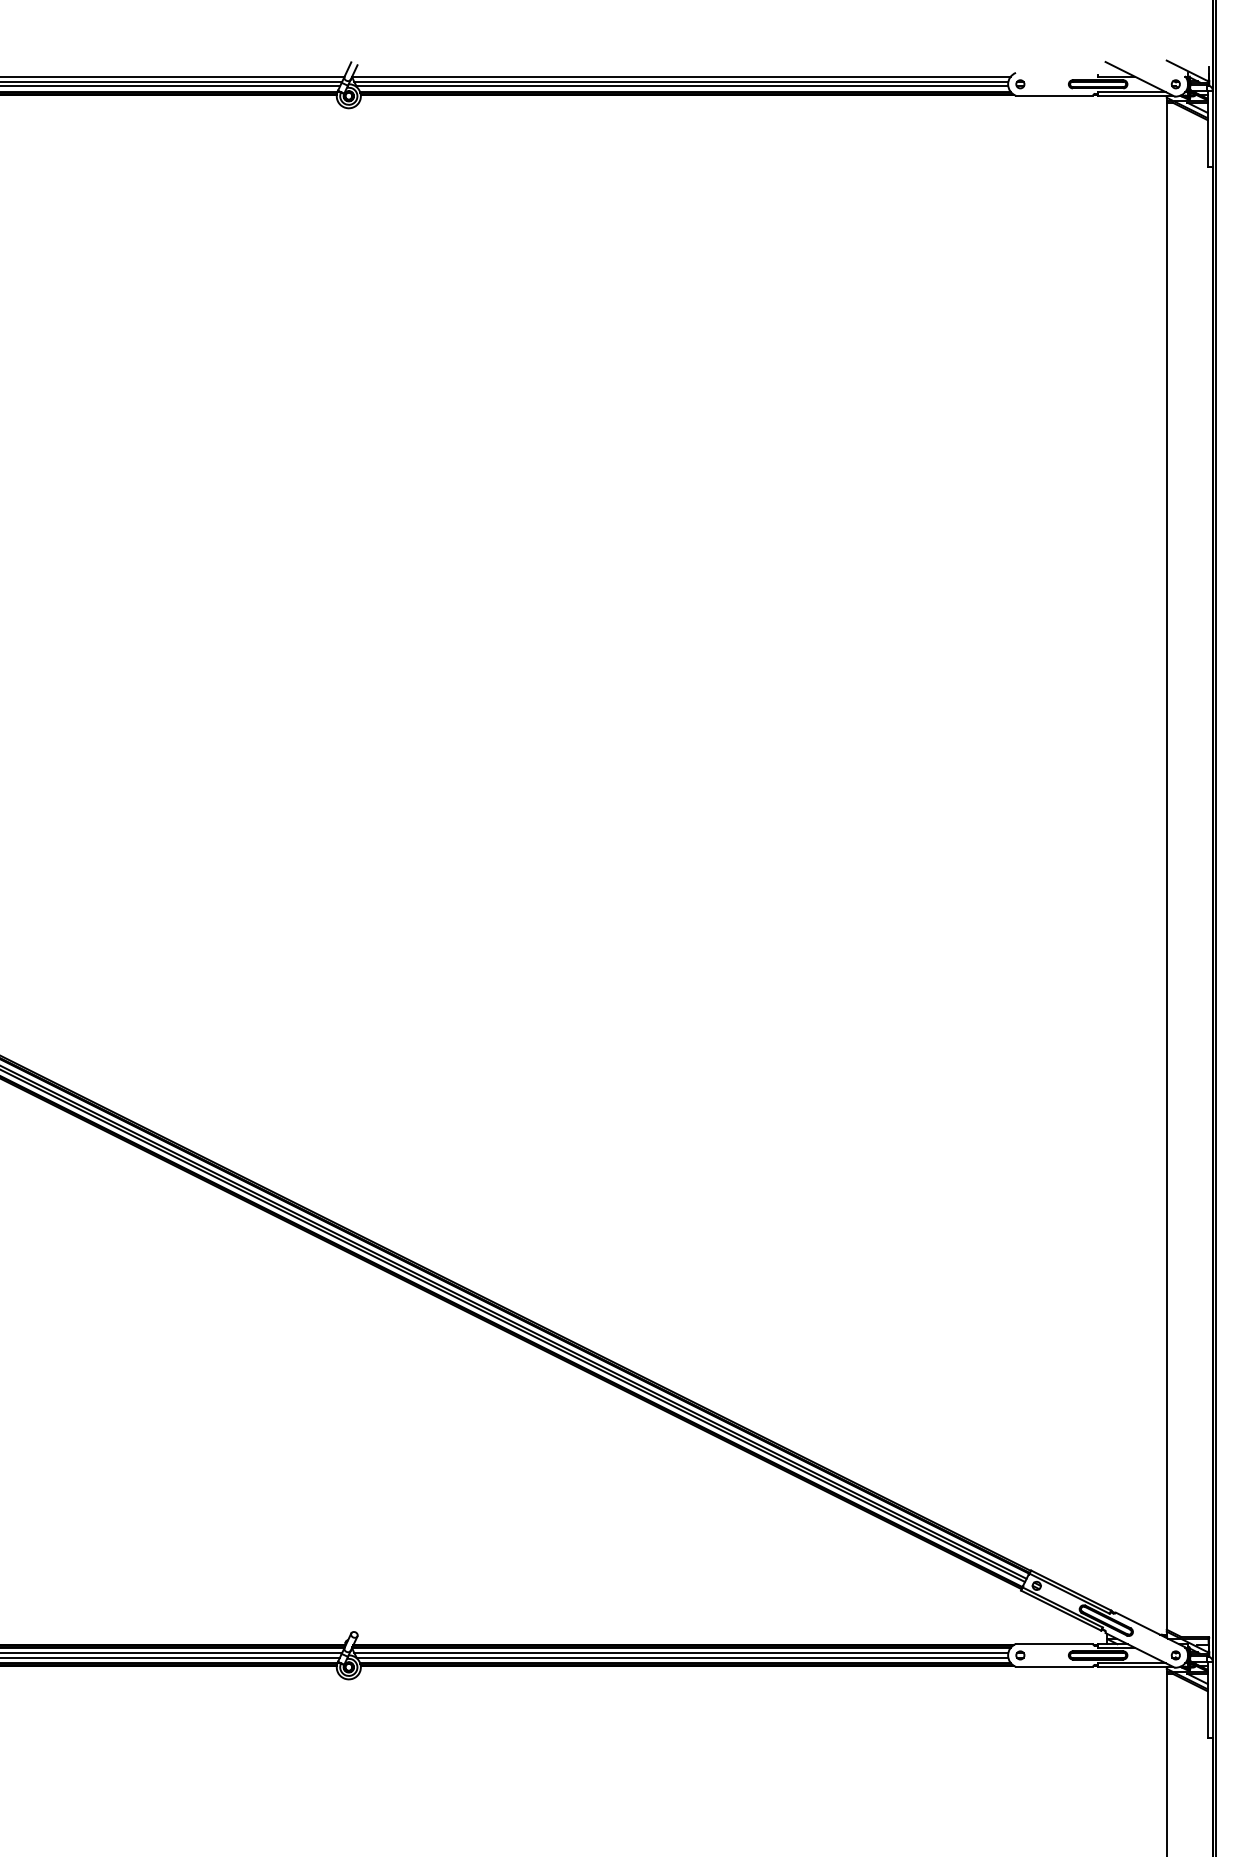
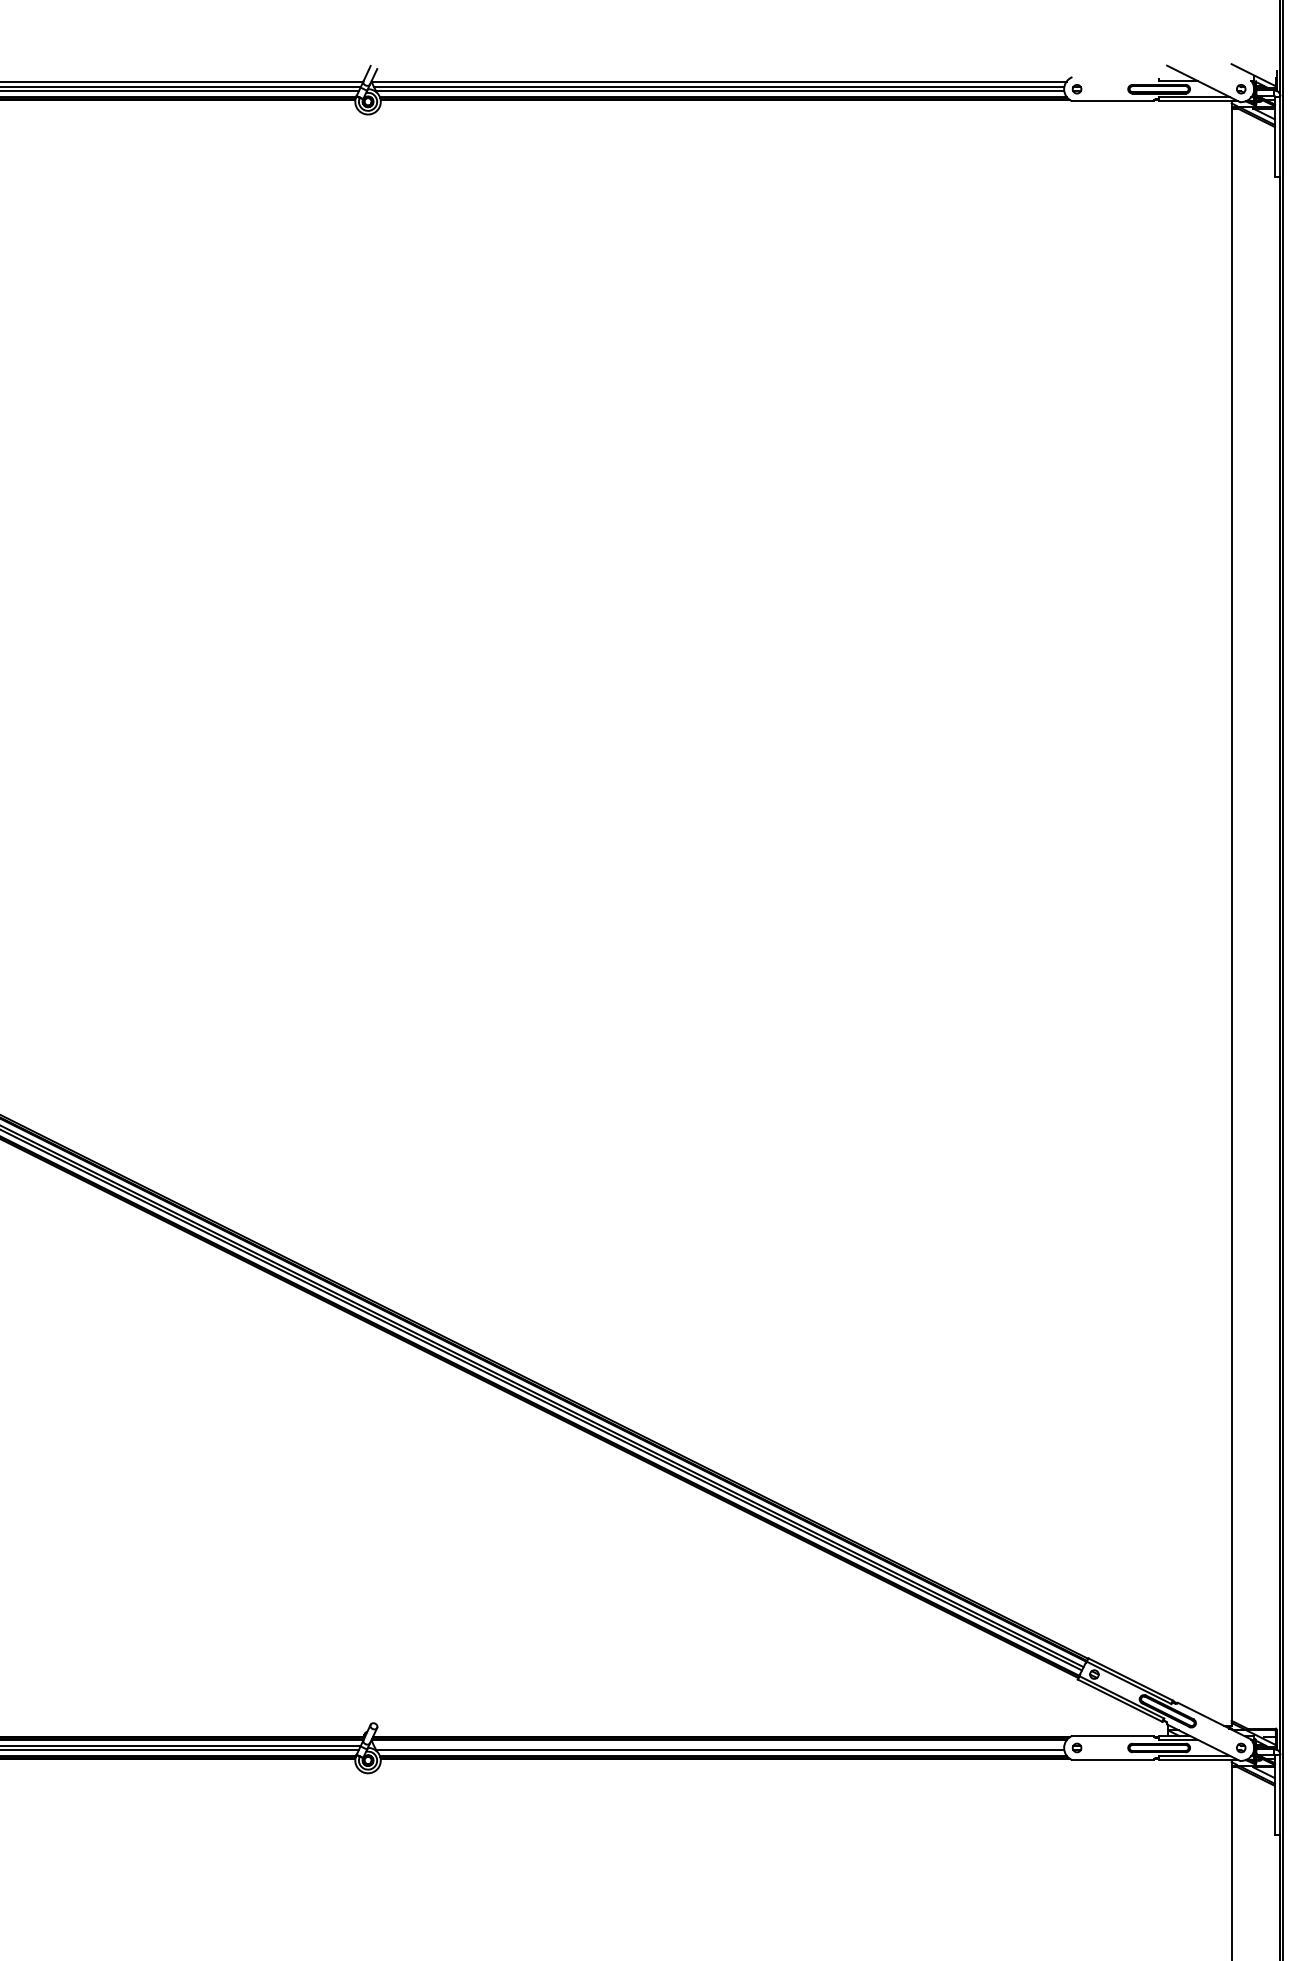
line: (681, 1653) -> (719, 1745), removed

